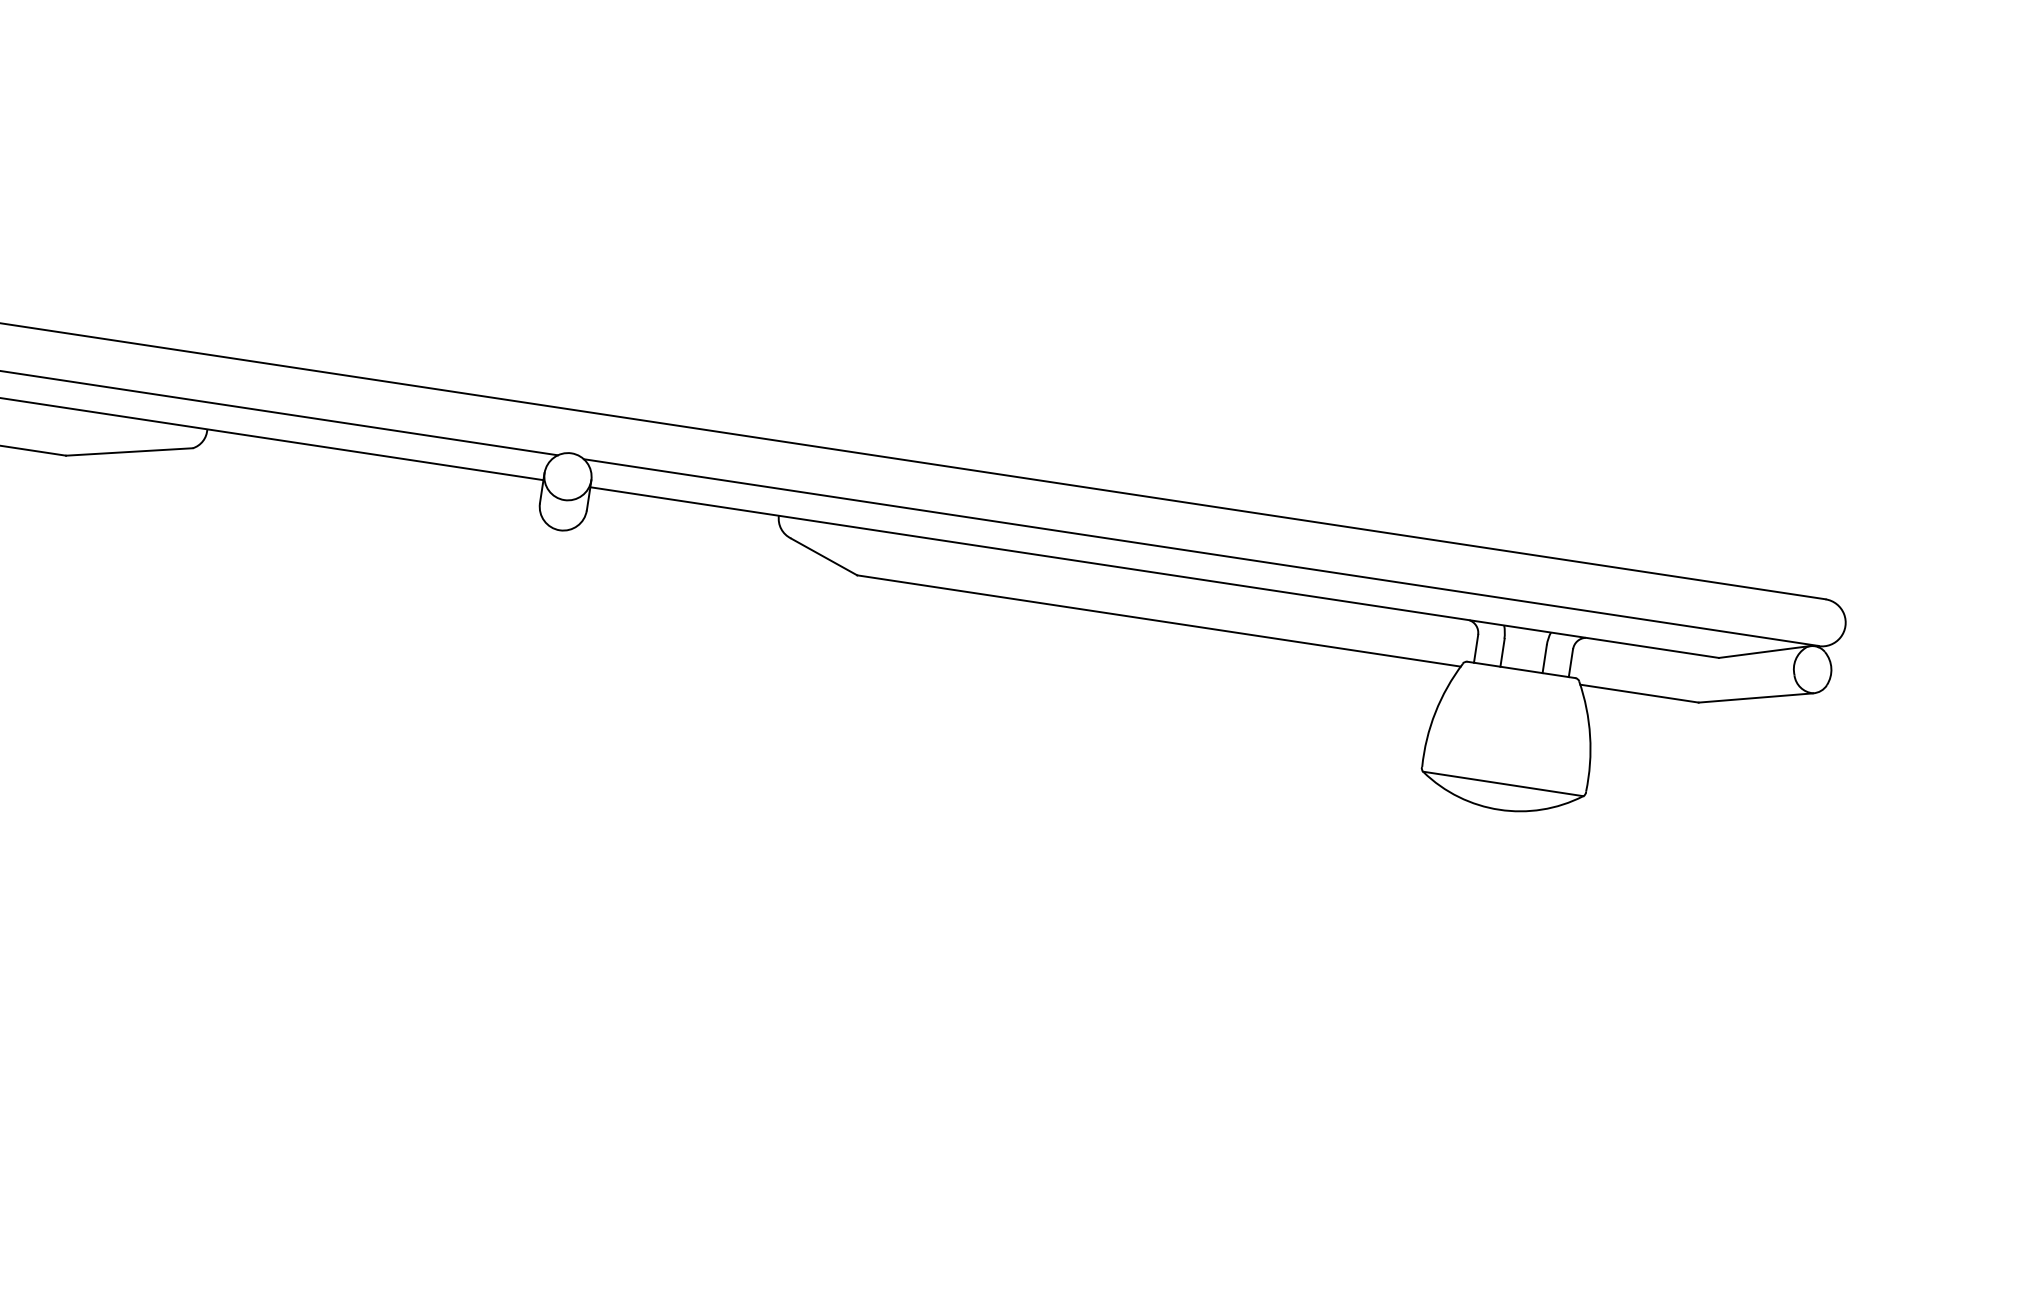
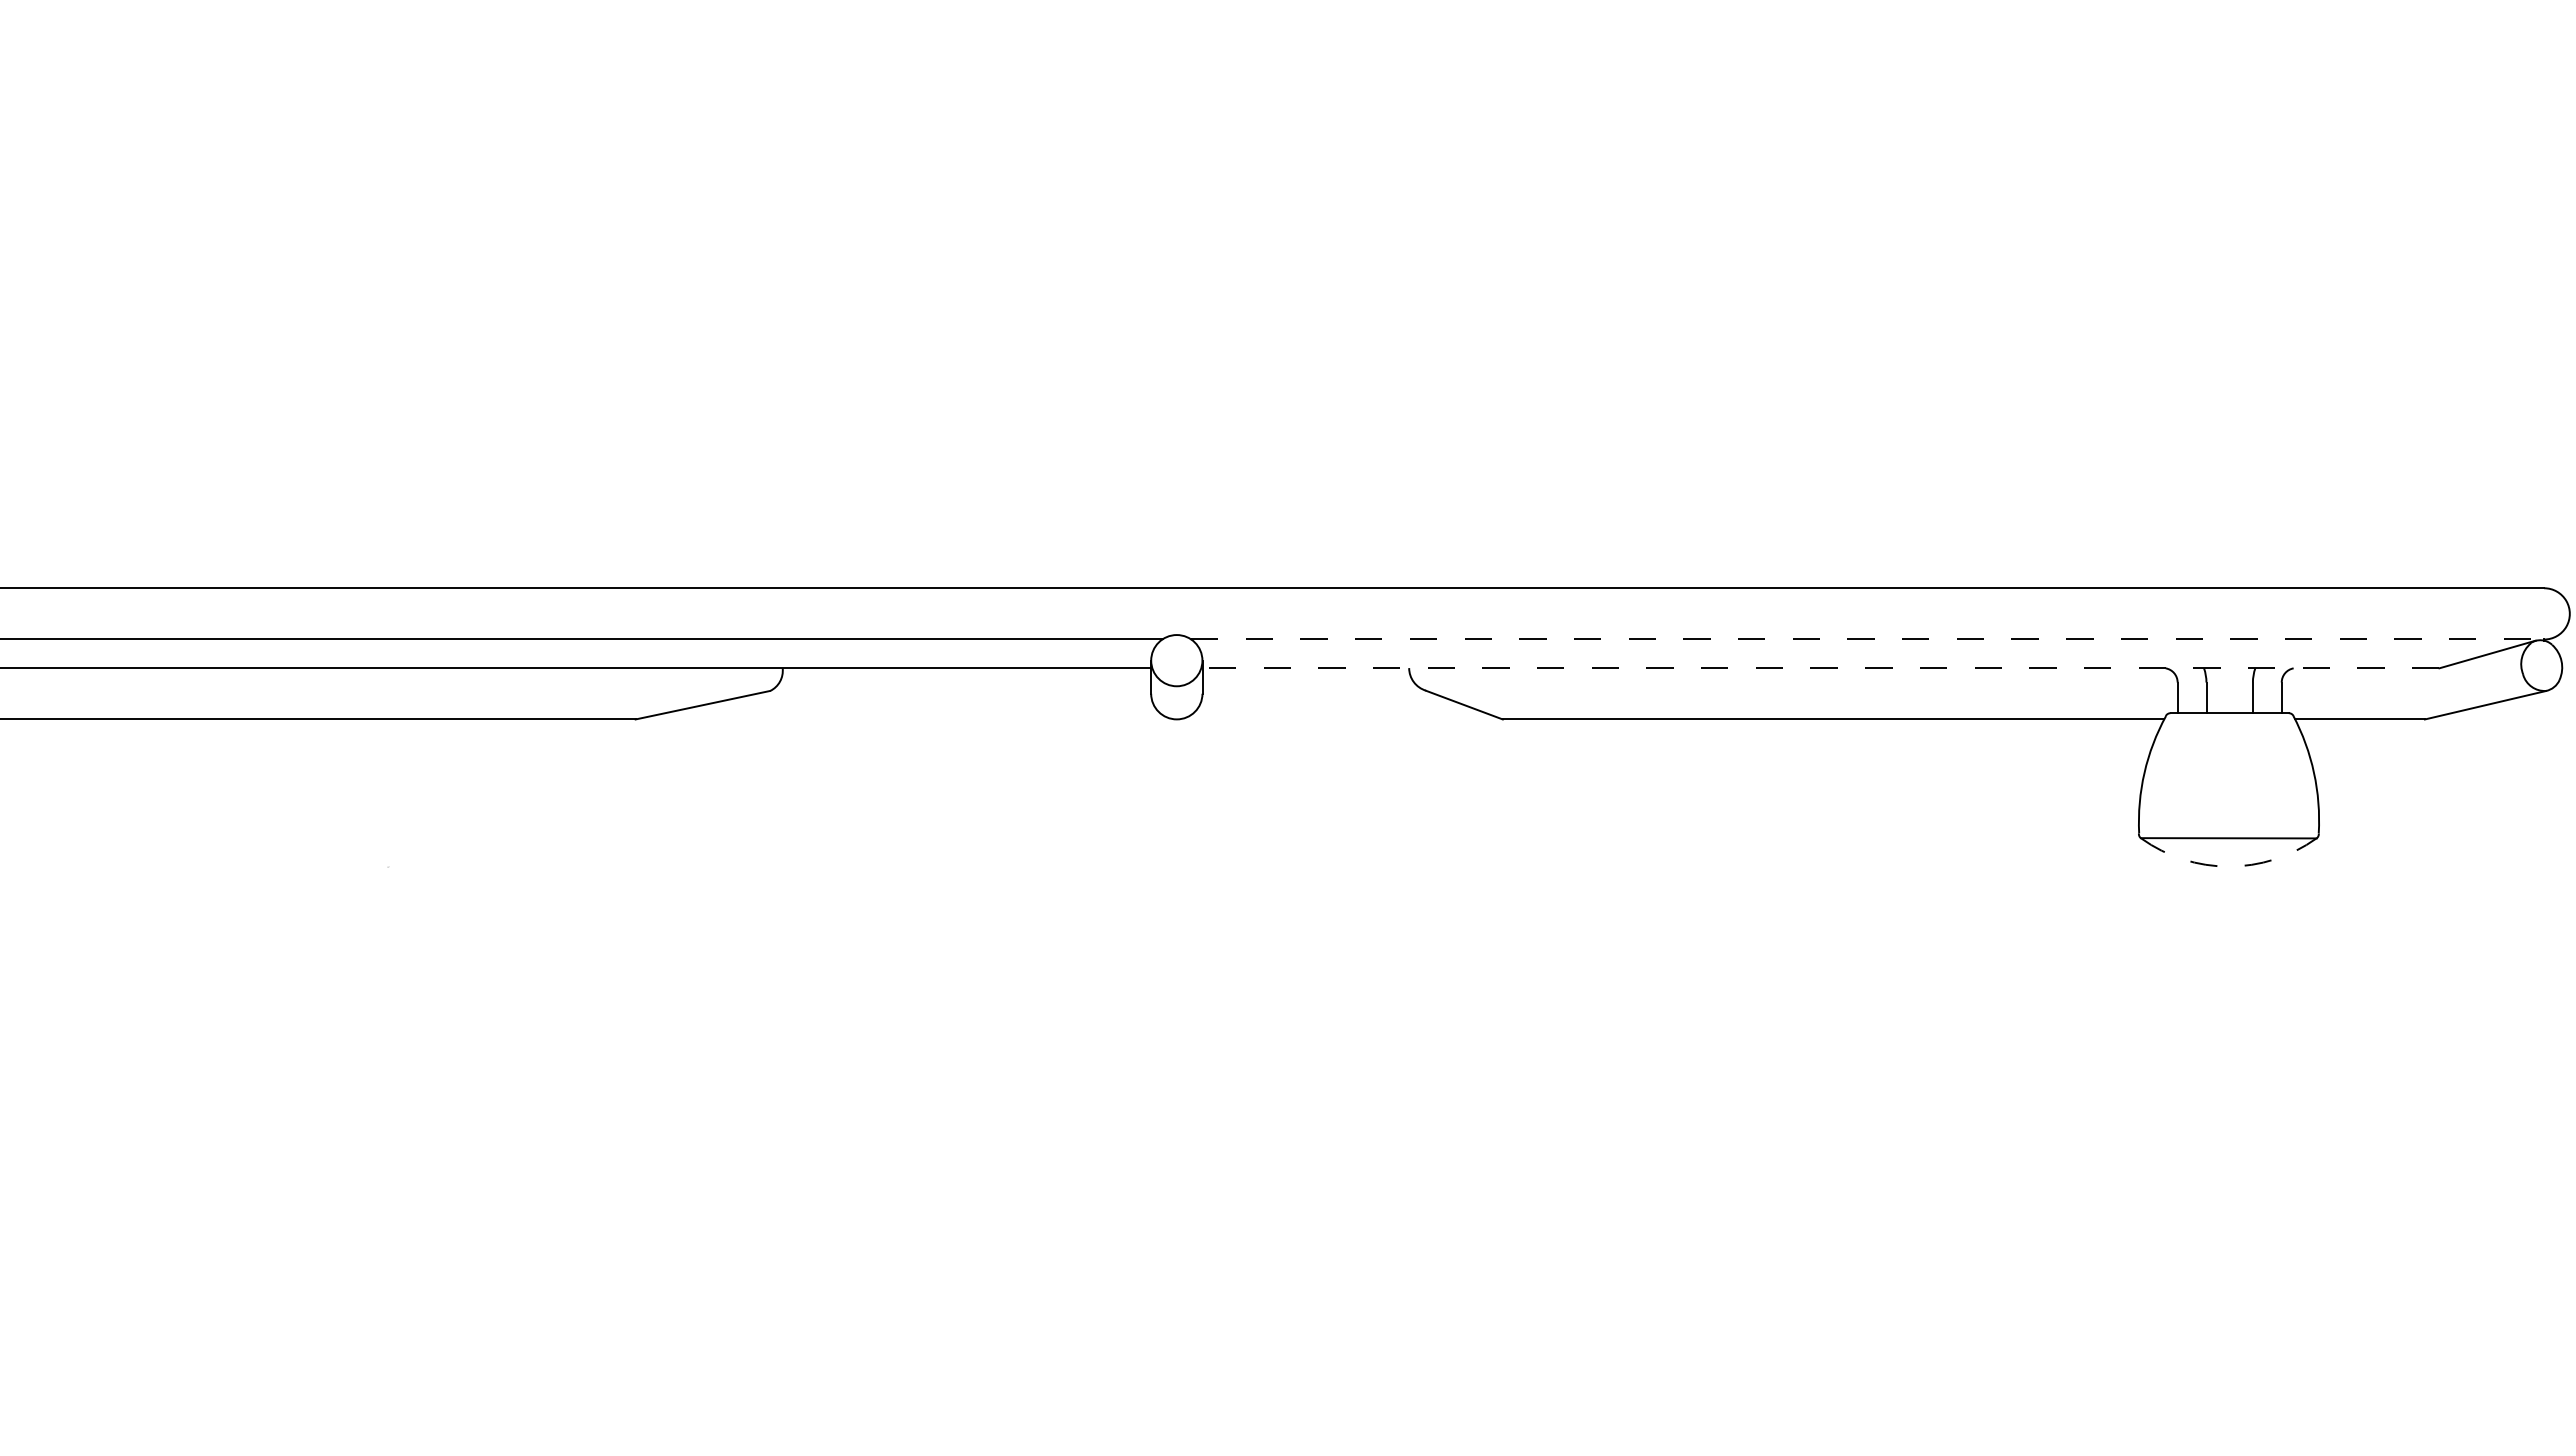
line: (1201, 552) -> (1867, 639), solid -> dashed
line: (1154, 572) -> (1820, 668), solid -> dashed
arc: (1499, 809) -> (2228, 866), solid -> dashed

